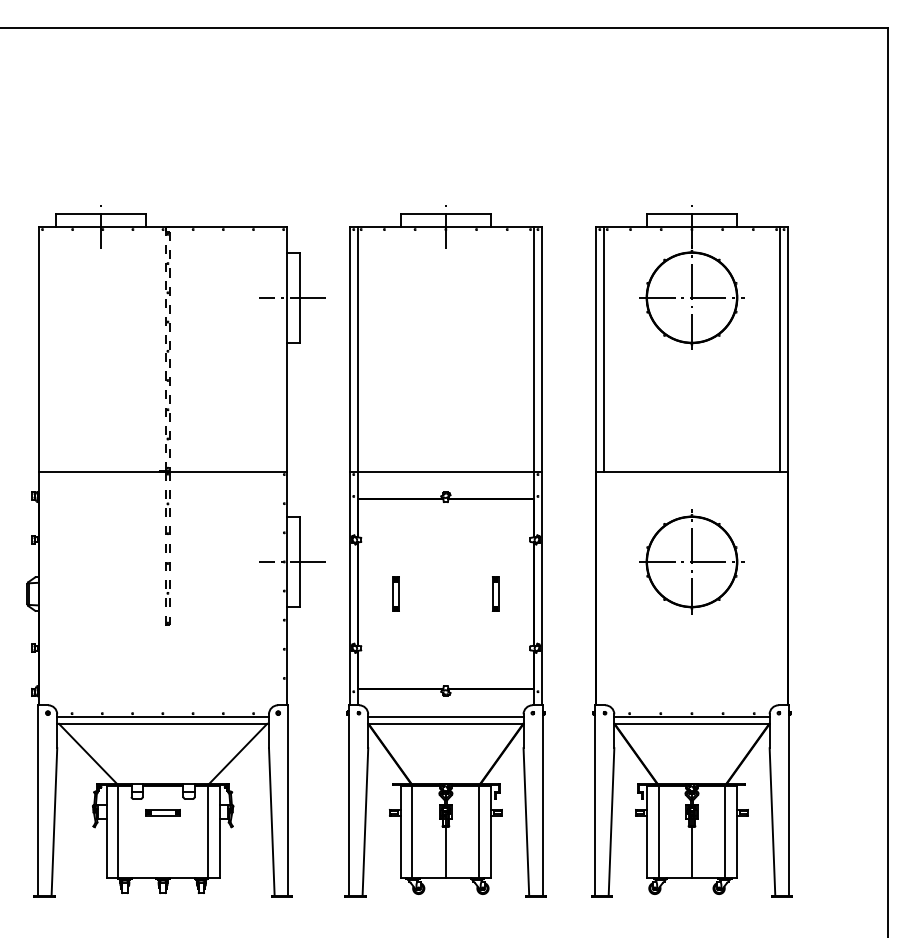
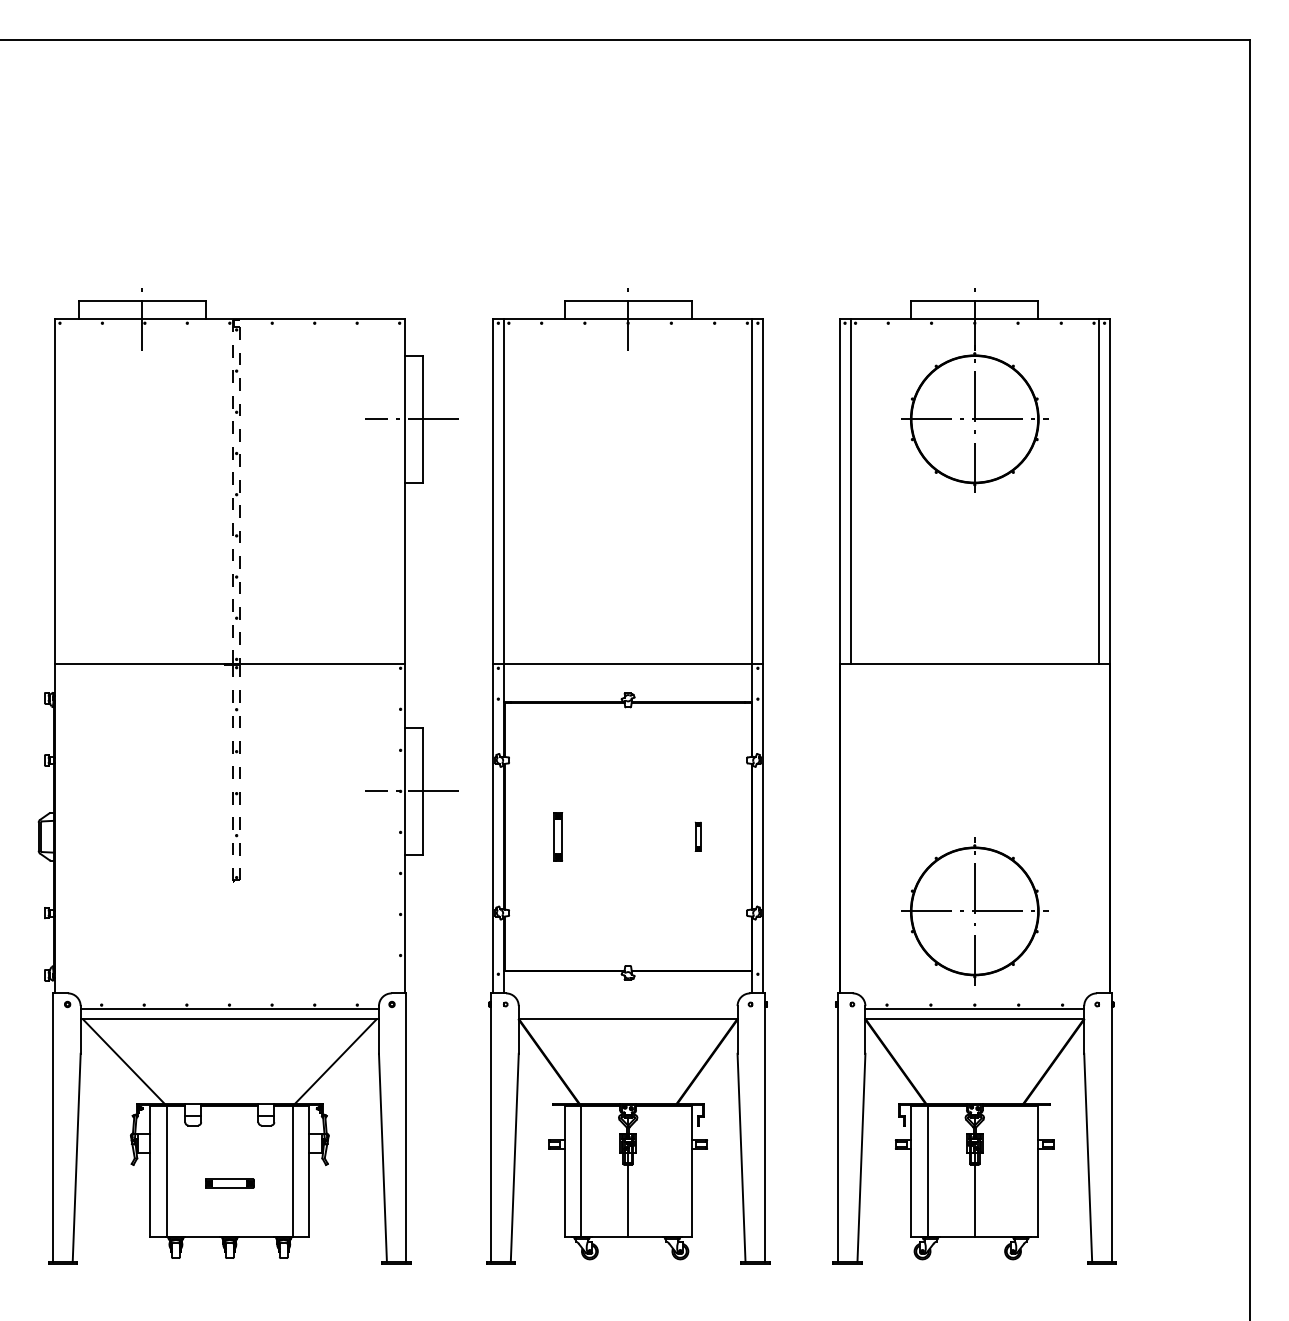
part: (691, 561) -> (974, 911), moved
part: (495, 593) -> (697, 836), size x0.6
line: (445, 716) -> (627, 1009), removed
part: (162, 812) -> (229, 1183), moved
line: (479, 831) -> (675, 1171), removed
line: (725, 831) -> (1021, 1171), removed

